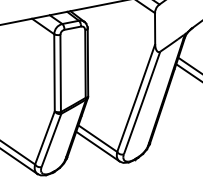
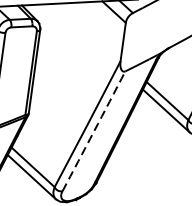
arc: (142, 103) -> (94, 131), solid -> dashed

